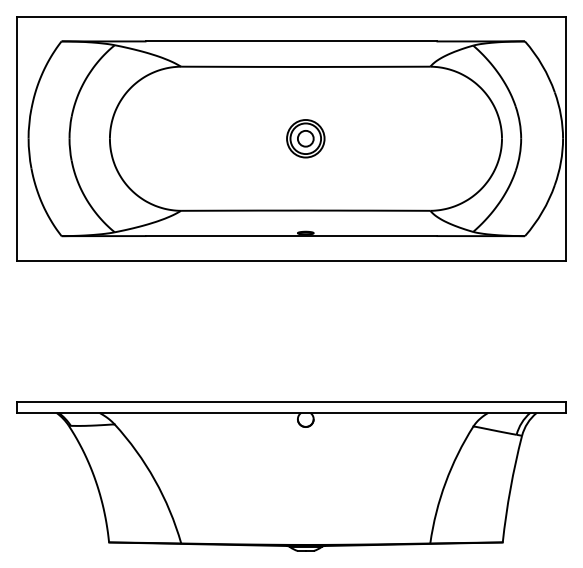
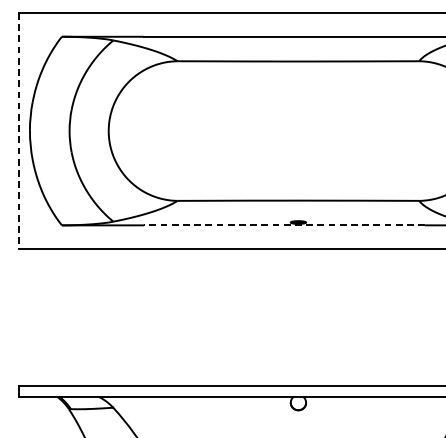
line: (17, 138) -> (19, 130), solid -> dashed
part: (305, 138) -> (298, 130), removed
line: (290, 236) -> (283, 225), solid -> dashed

